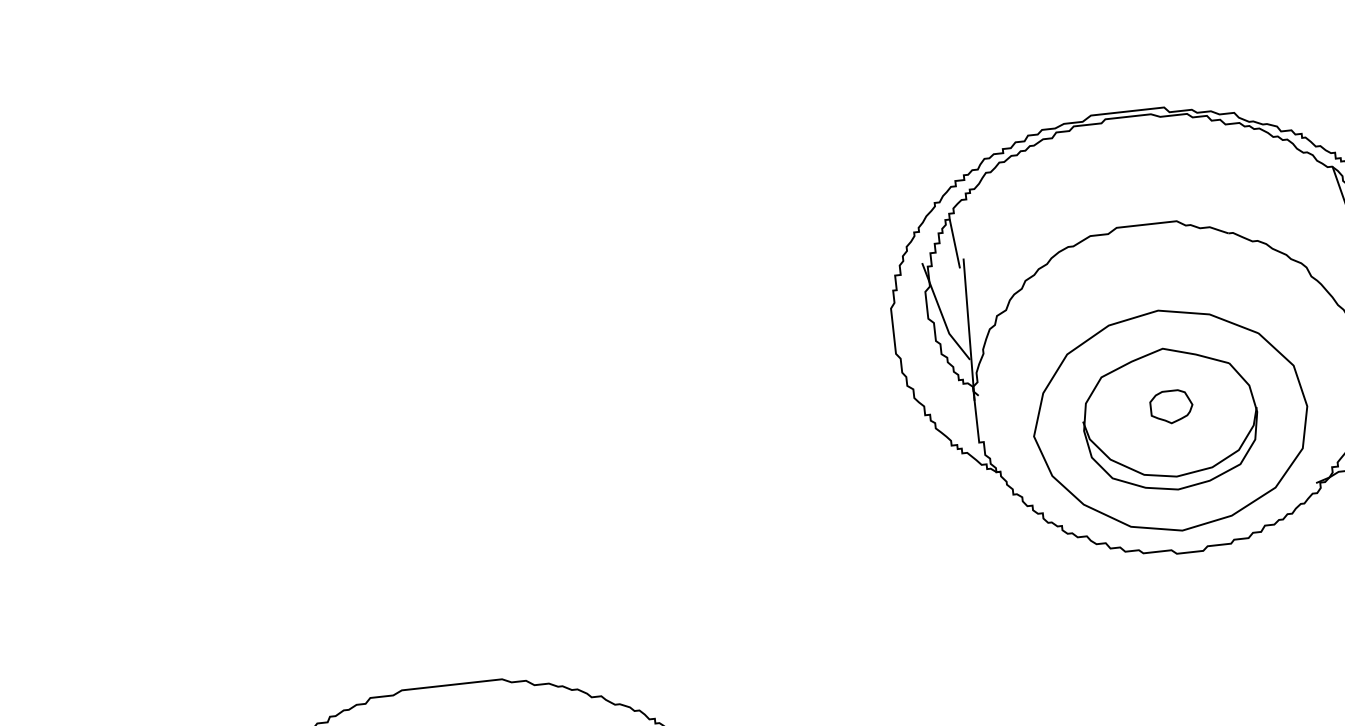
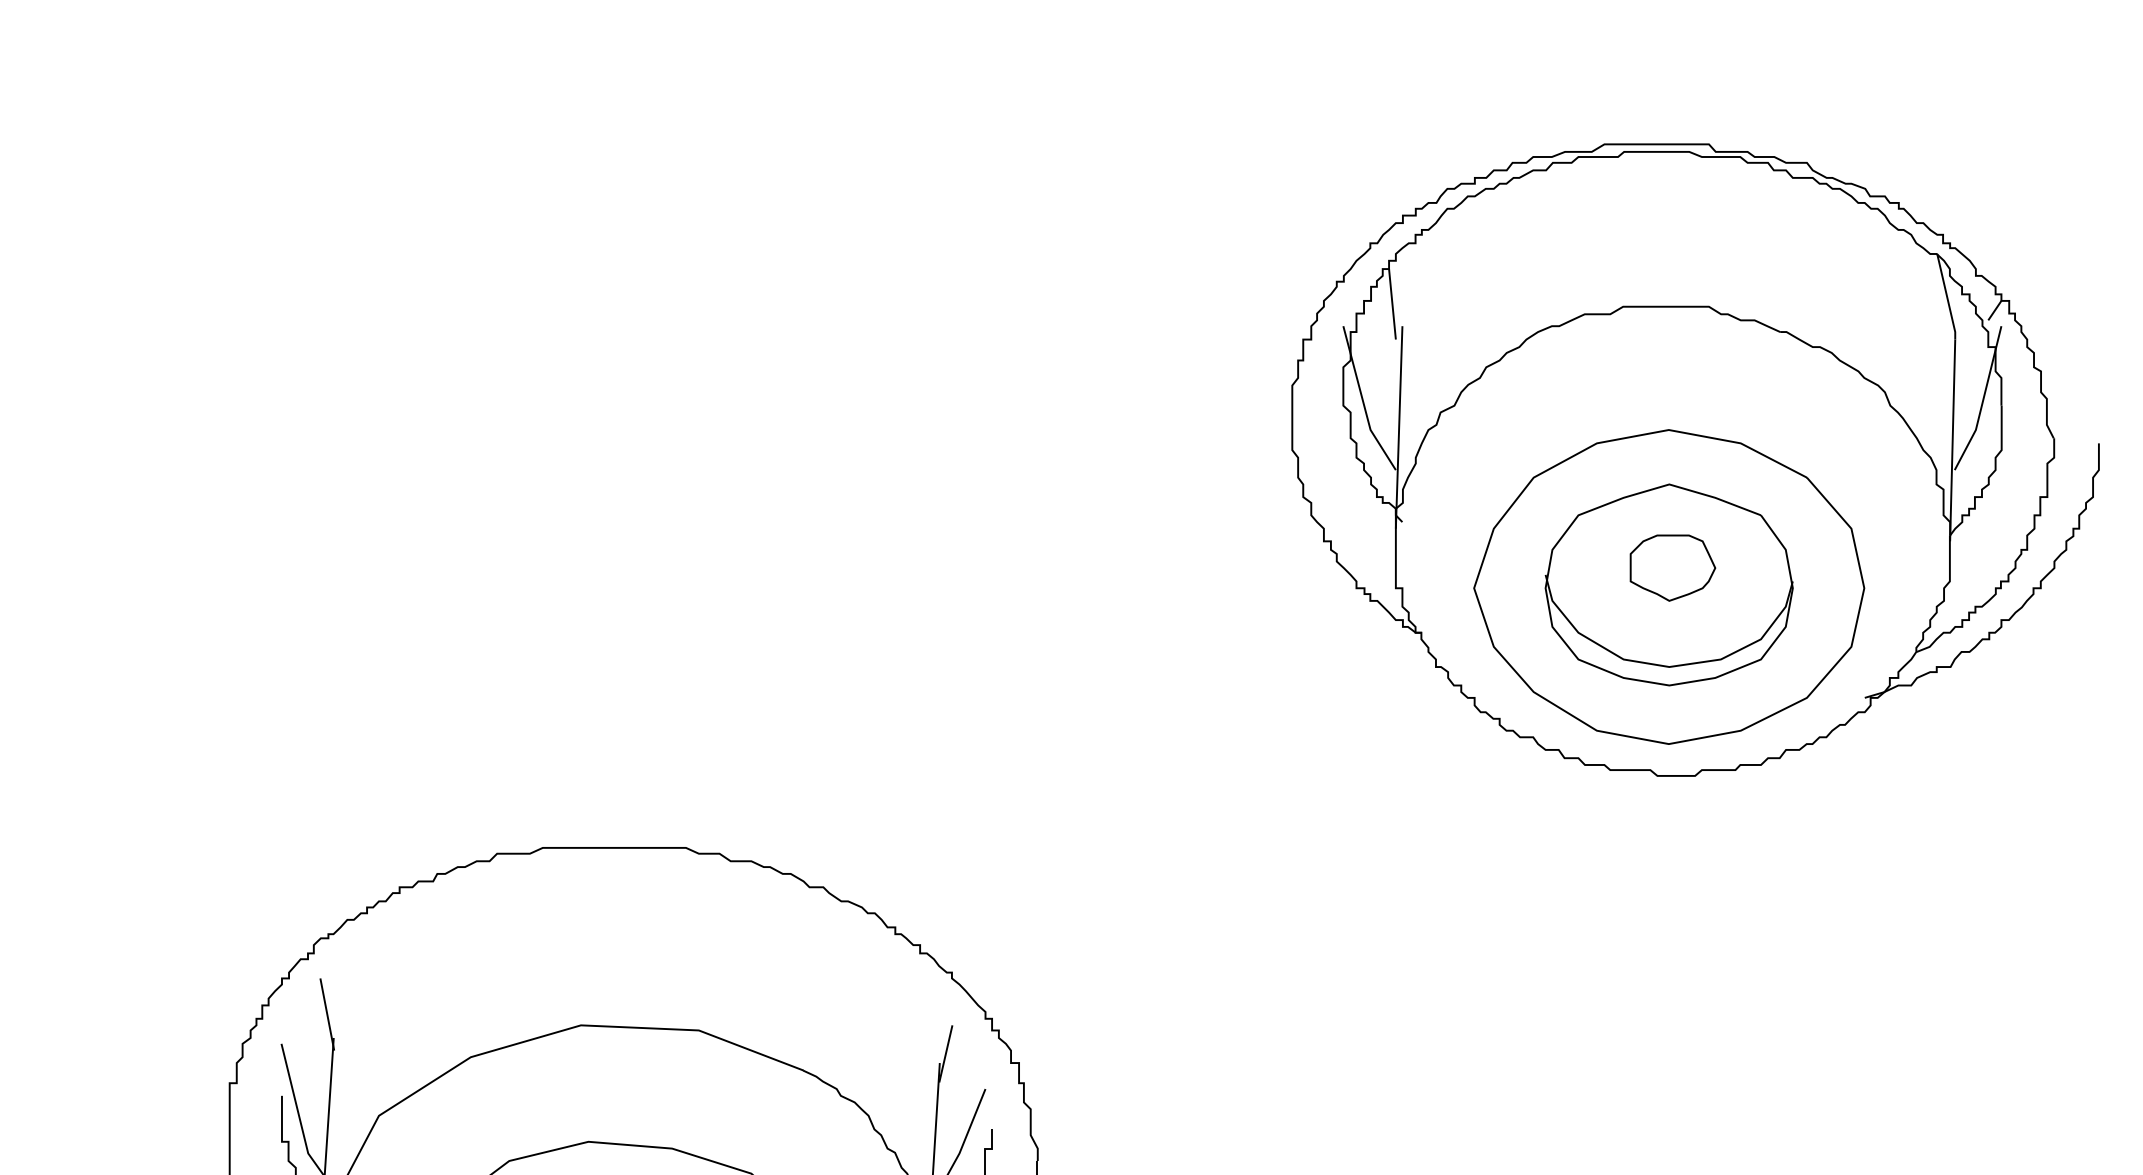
part: (1171, 406) -> (1672, 567), size x1.43

